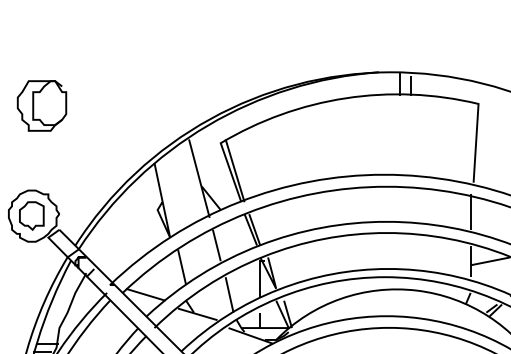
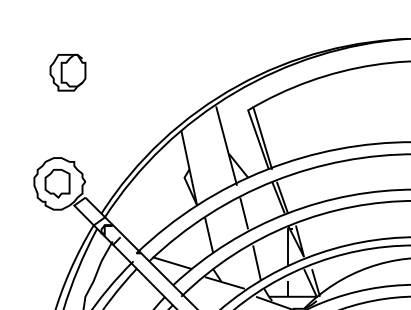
part: (42, 105) -> (68, 72), size x0.71

